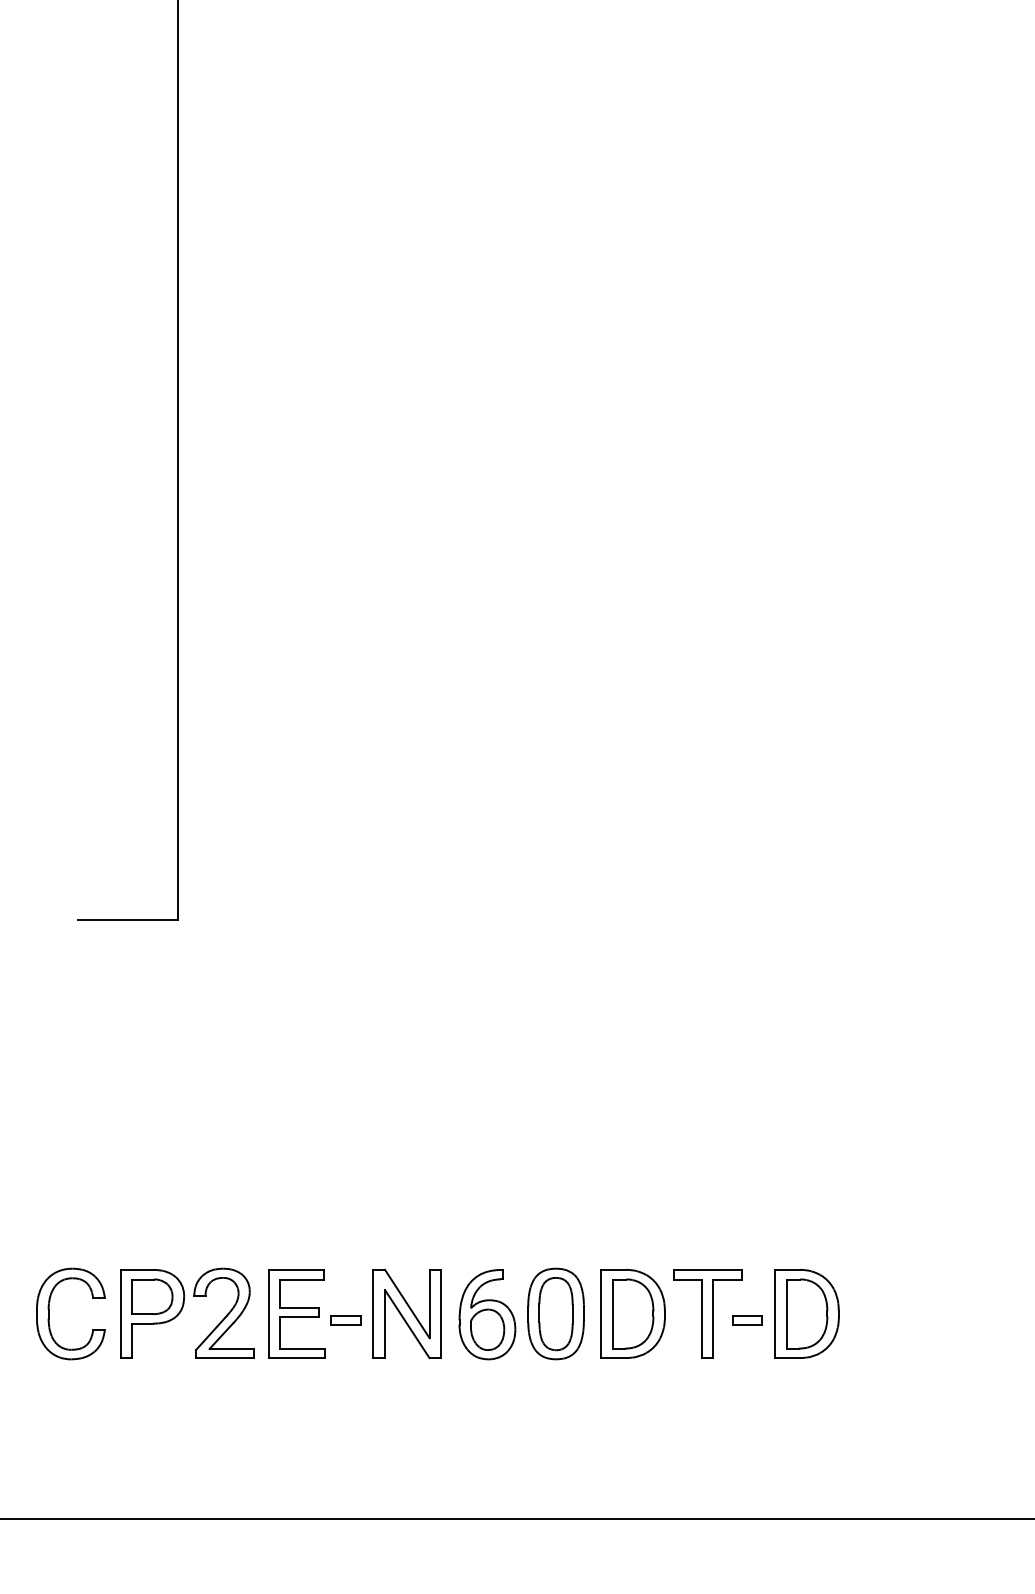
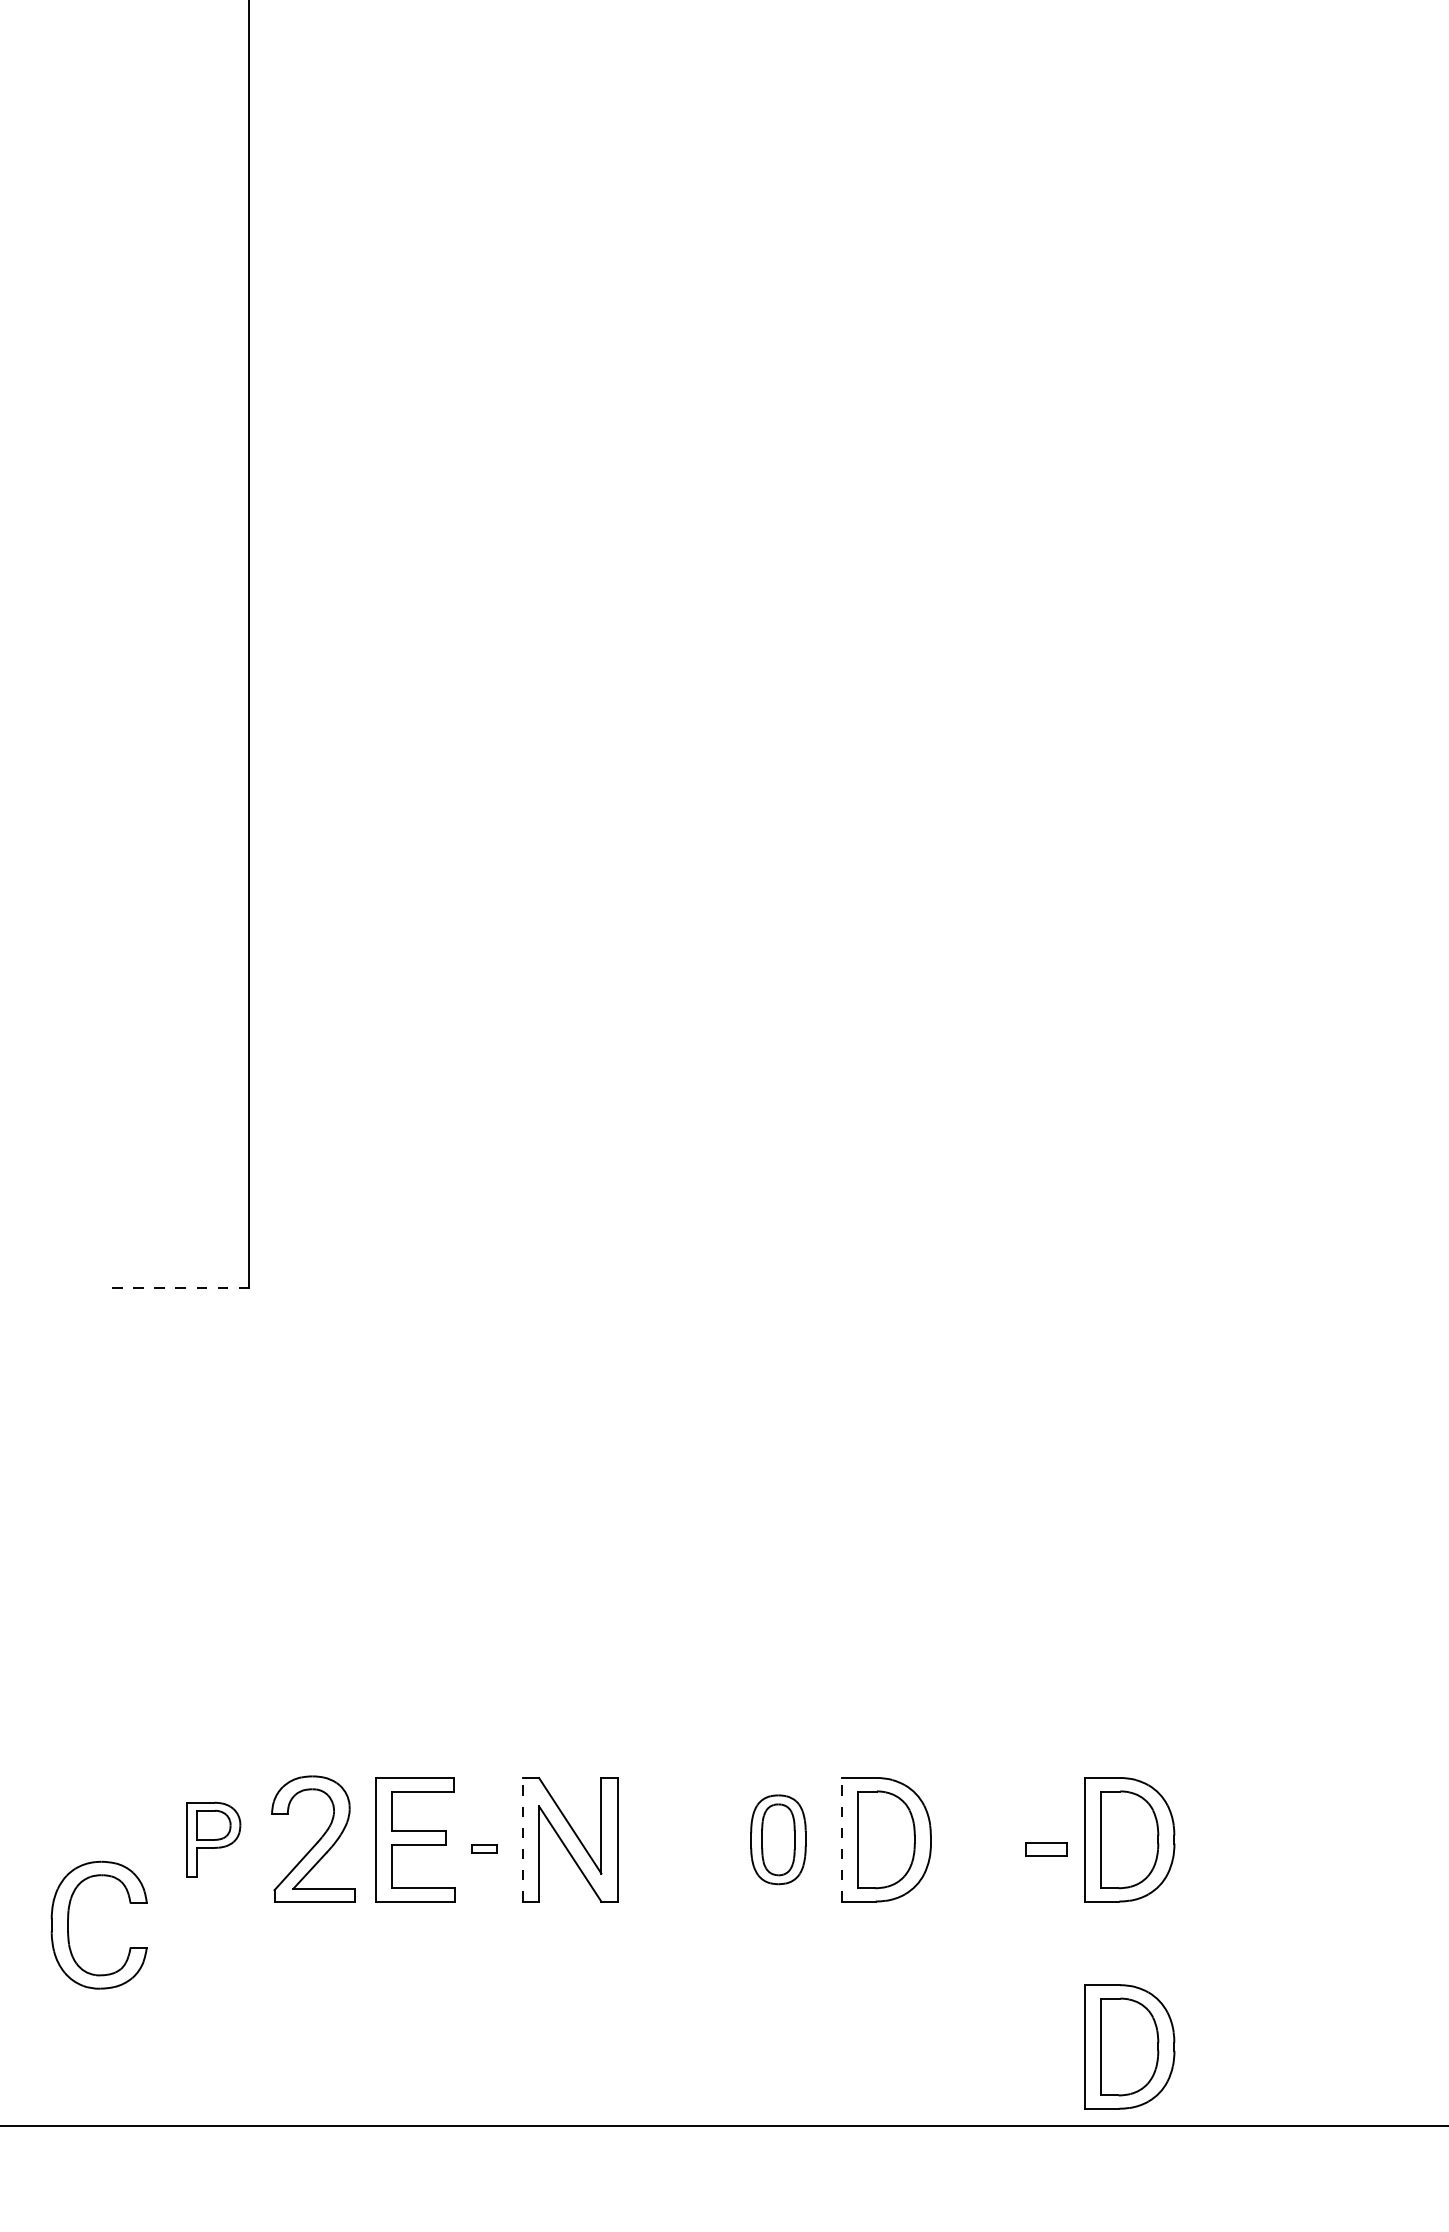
line: (128, 919) -> (179, 1287), solid -> dashed
part: (49, 1313) -> (69, 1924), moved
part: (152, 1313) -> (213, 1839), size x0.6
line: (373, 1313) -> (522, 1839), solid -> dashed
part: (555, 1313) -> (777, 1839), size x0.7
line: (601, 1313) -> (842, 1839), solid -> dashed
part: (707, 1313) -> (990, 1839), removed
part: (487, 1314) -> (682, 1840), removed
part: (345, 1320) -> (483, 1848), size x0.6
part: (806, 1461) -> (1129, 2046), added

